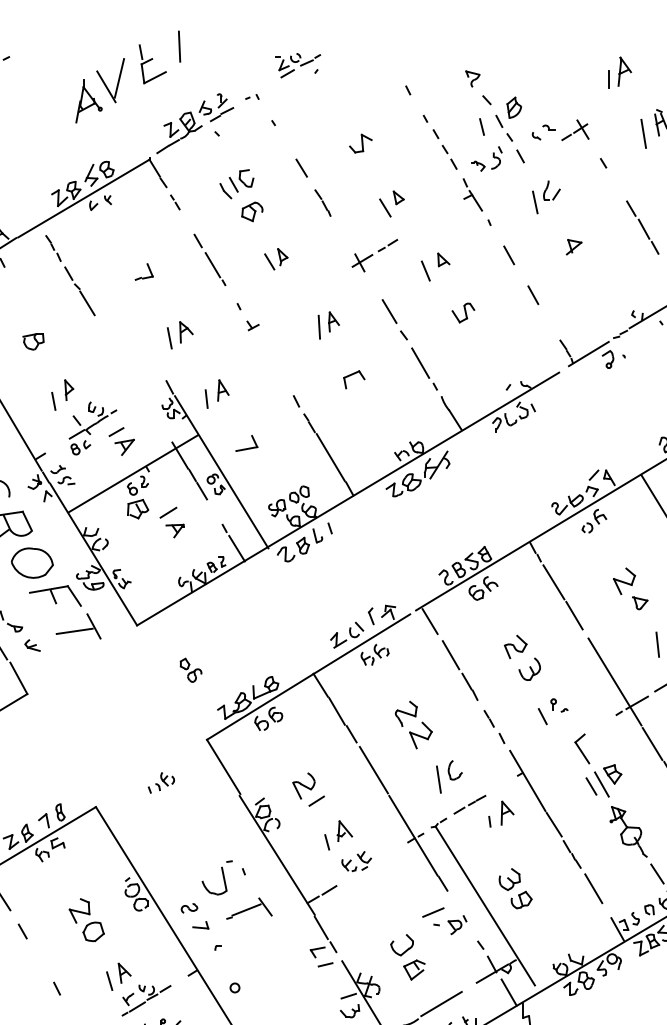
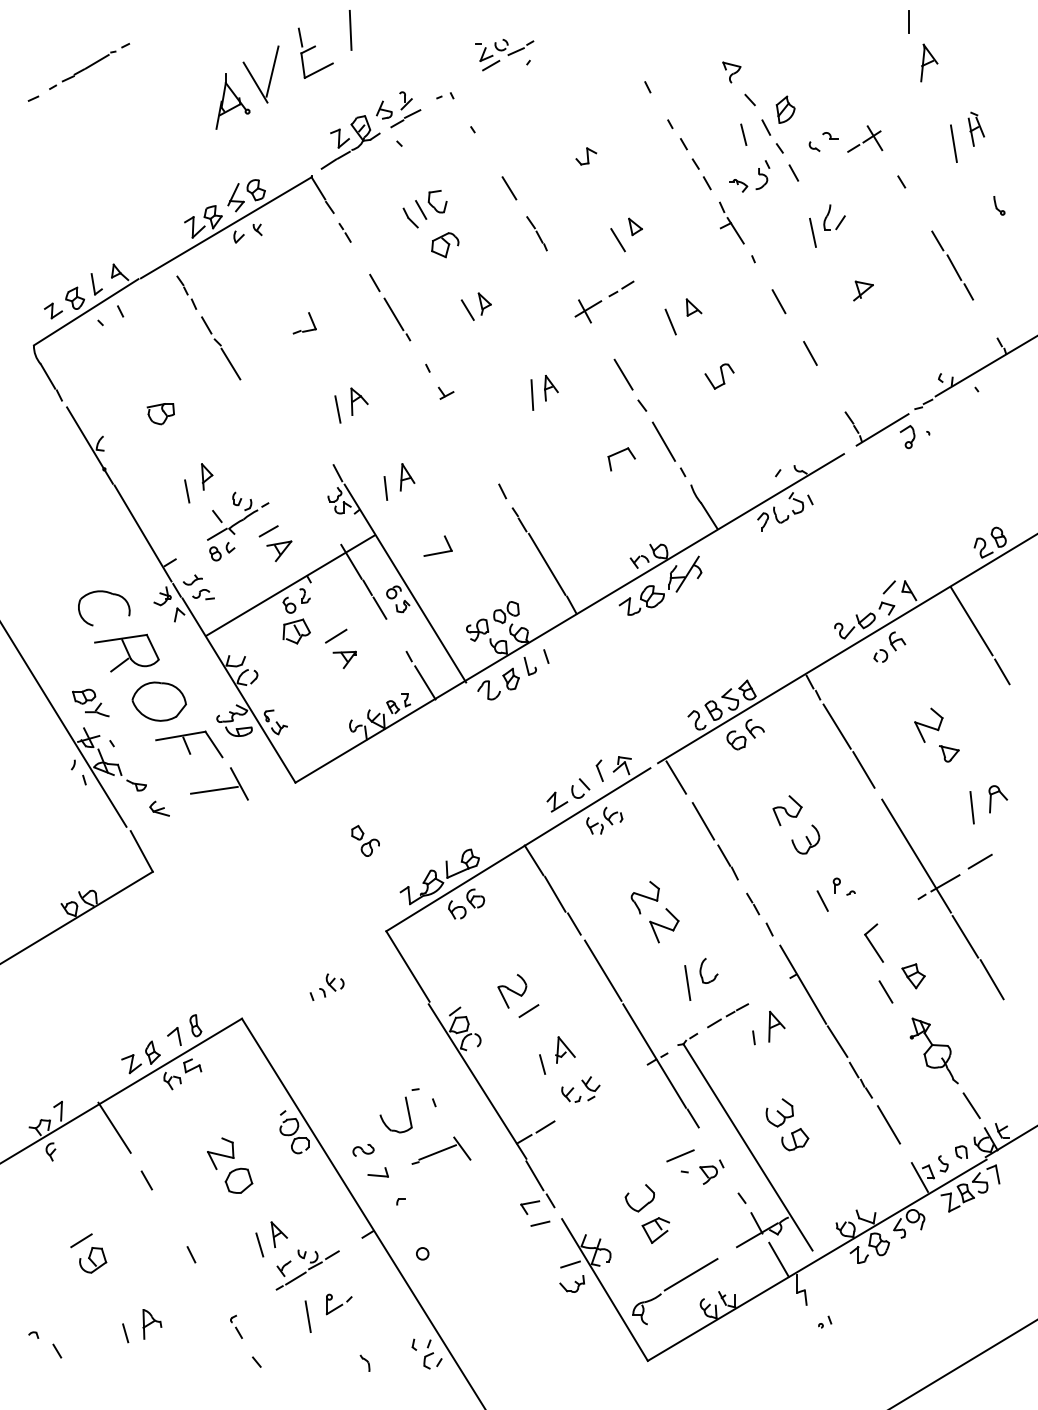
line: (608, 79) -> (908, 21), moved
part: (361, 143) -> (586, 156), size x0.7
part: (352, 375) -> (619, 453), moved
line: (601, 784) -> (899, 989), removed

